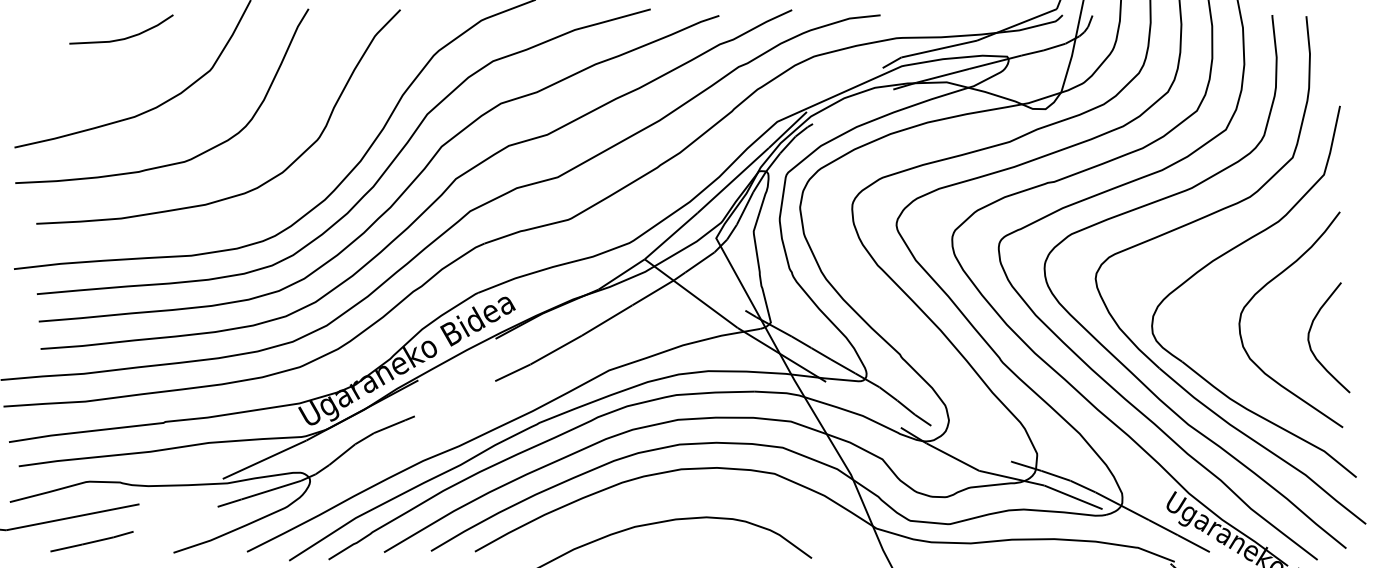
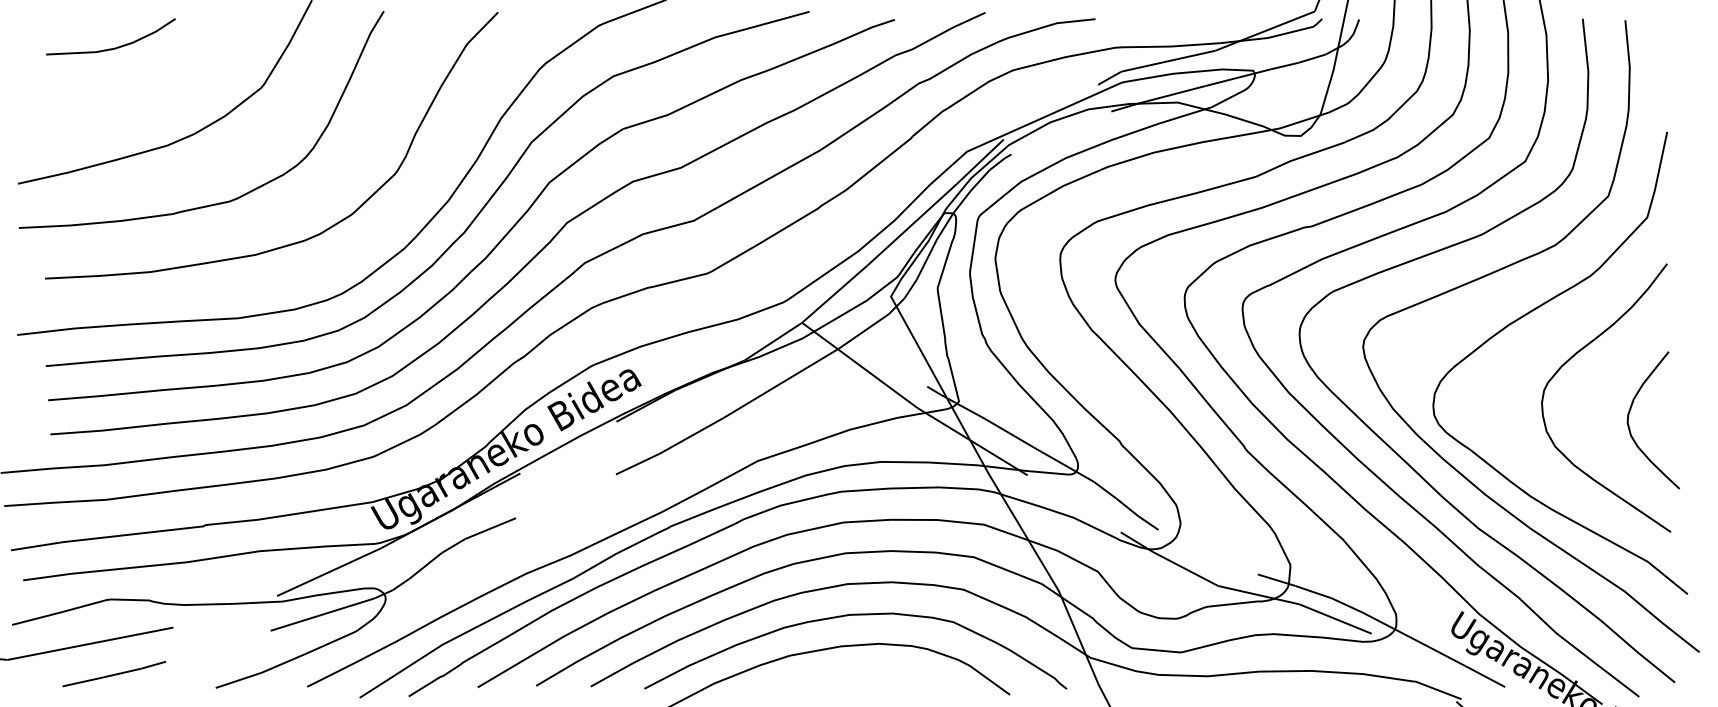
curve: (124, 38) -> (114, 47), moved
curve: (681, 495) -> (847, 616), added

